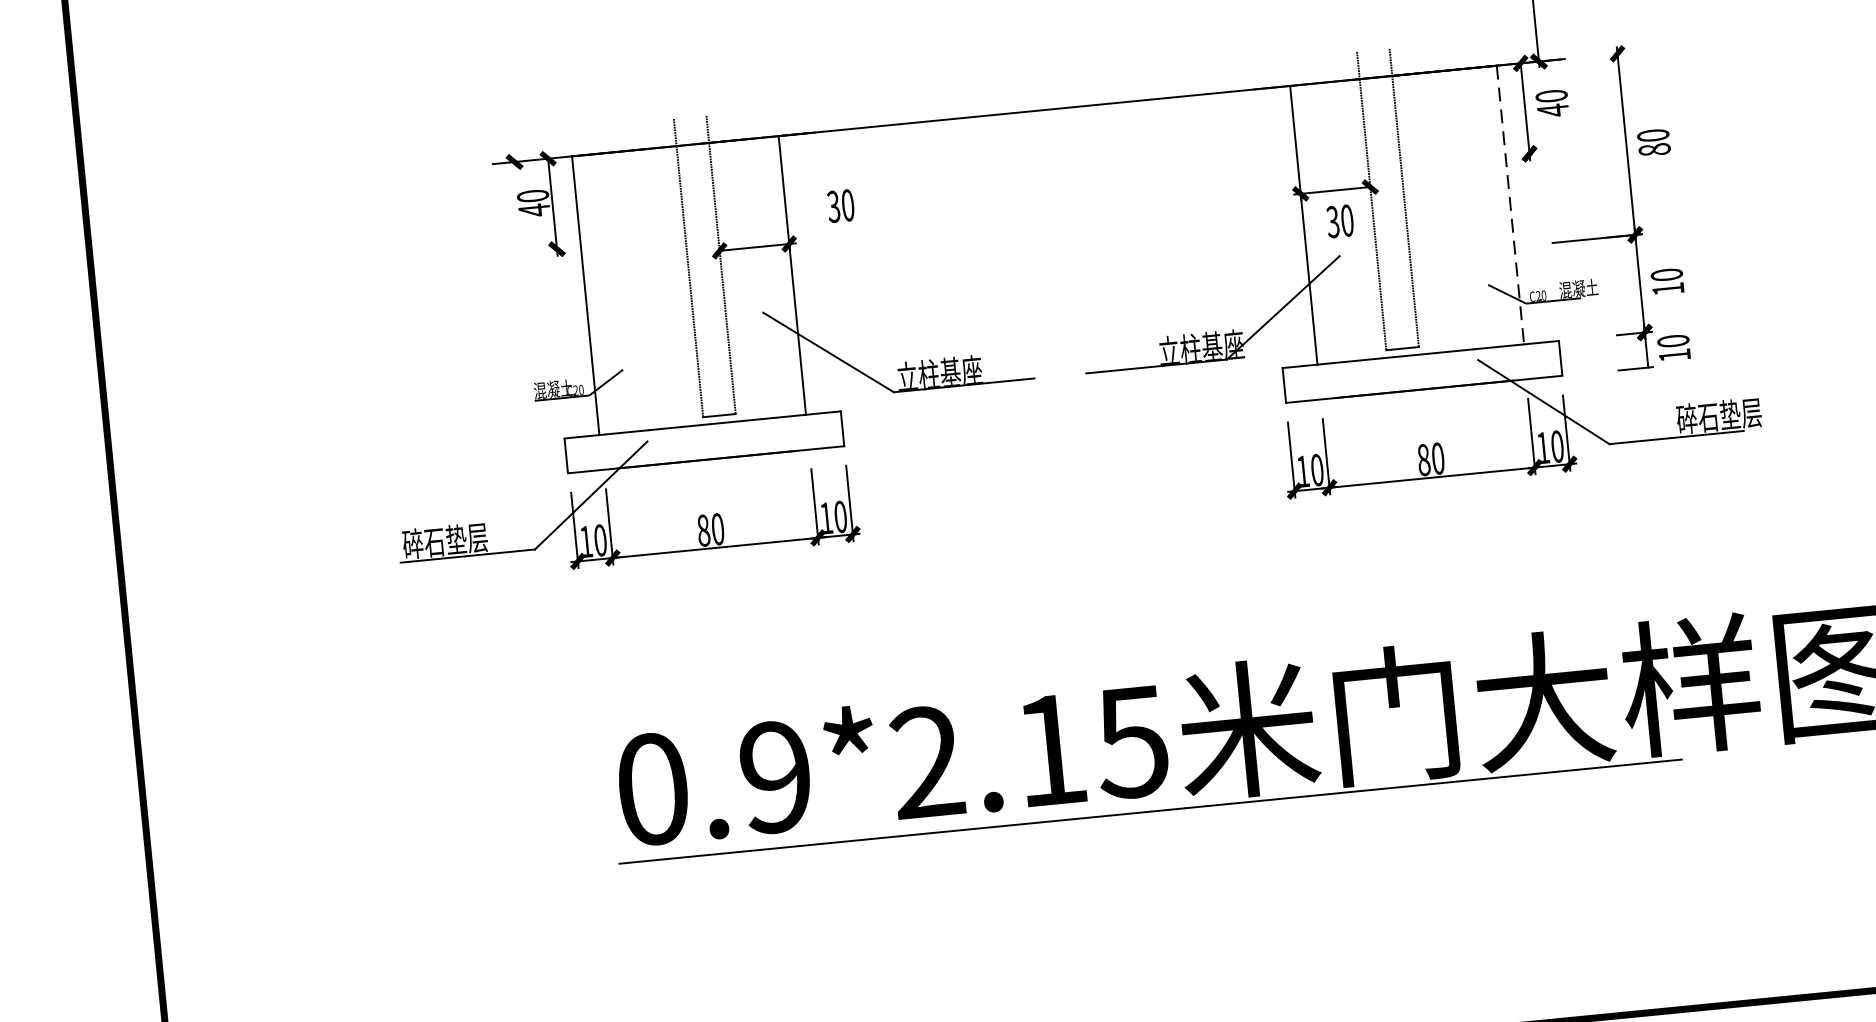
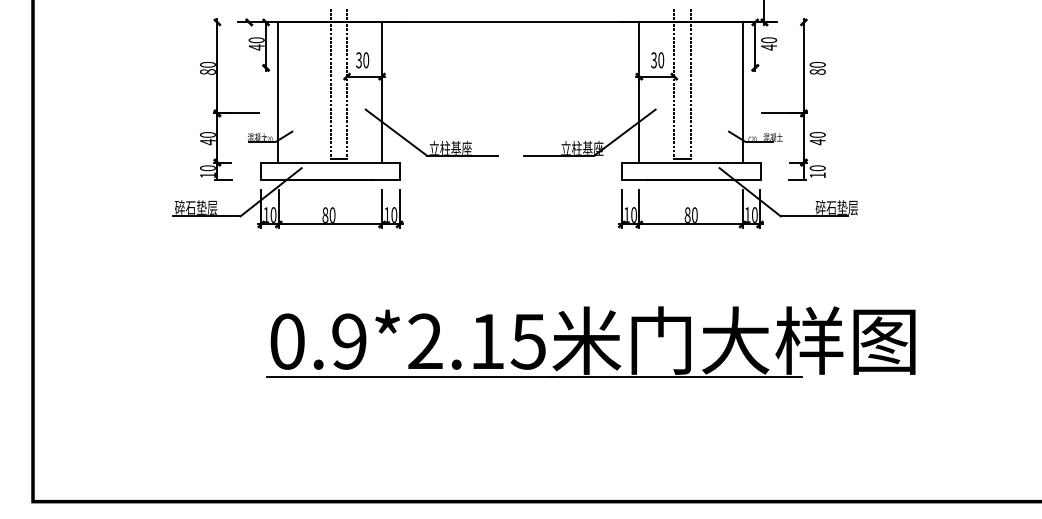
line: (1510, 205) -> (743, 92), dashed -> solid
text: (840, 206) -> (362, 60), moved
text: (1340, 221) -> (657, 60), moved
text: (1667, 289) -> (817, 142), 10 -> 40
part: (466, 321) -> (217, 99), added

